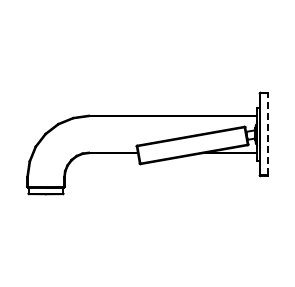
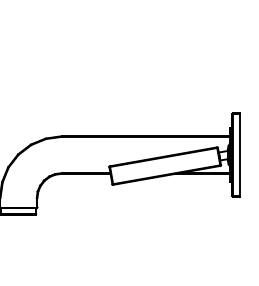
line: (267, 133) -> (240, 154), dashed -> solid

